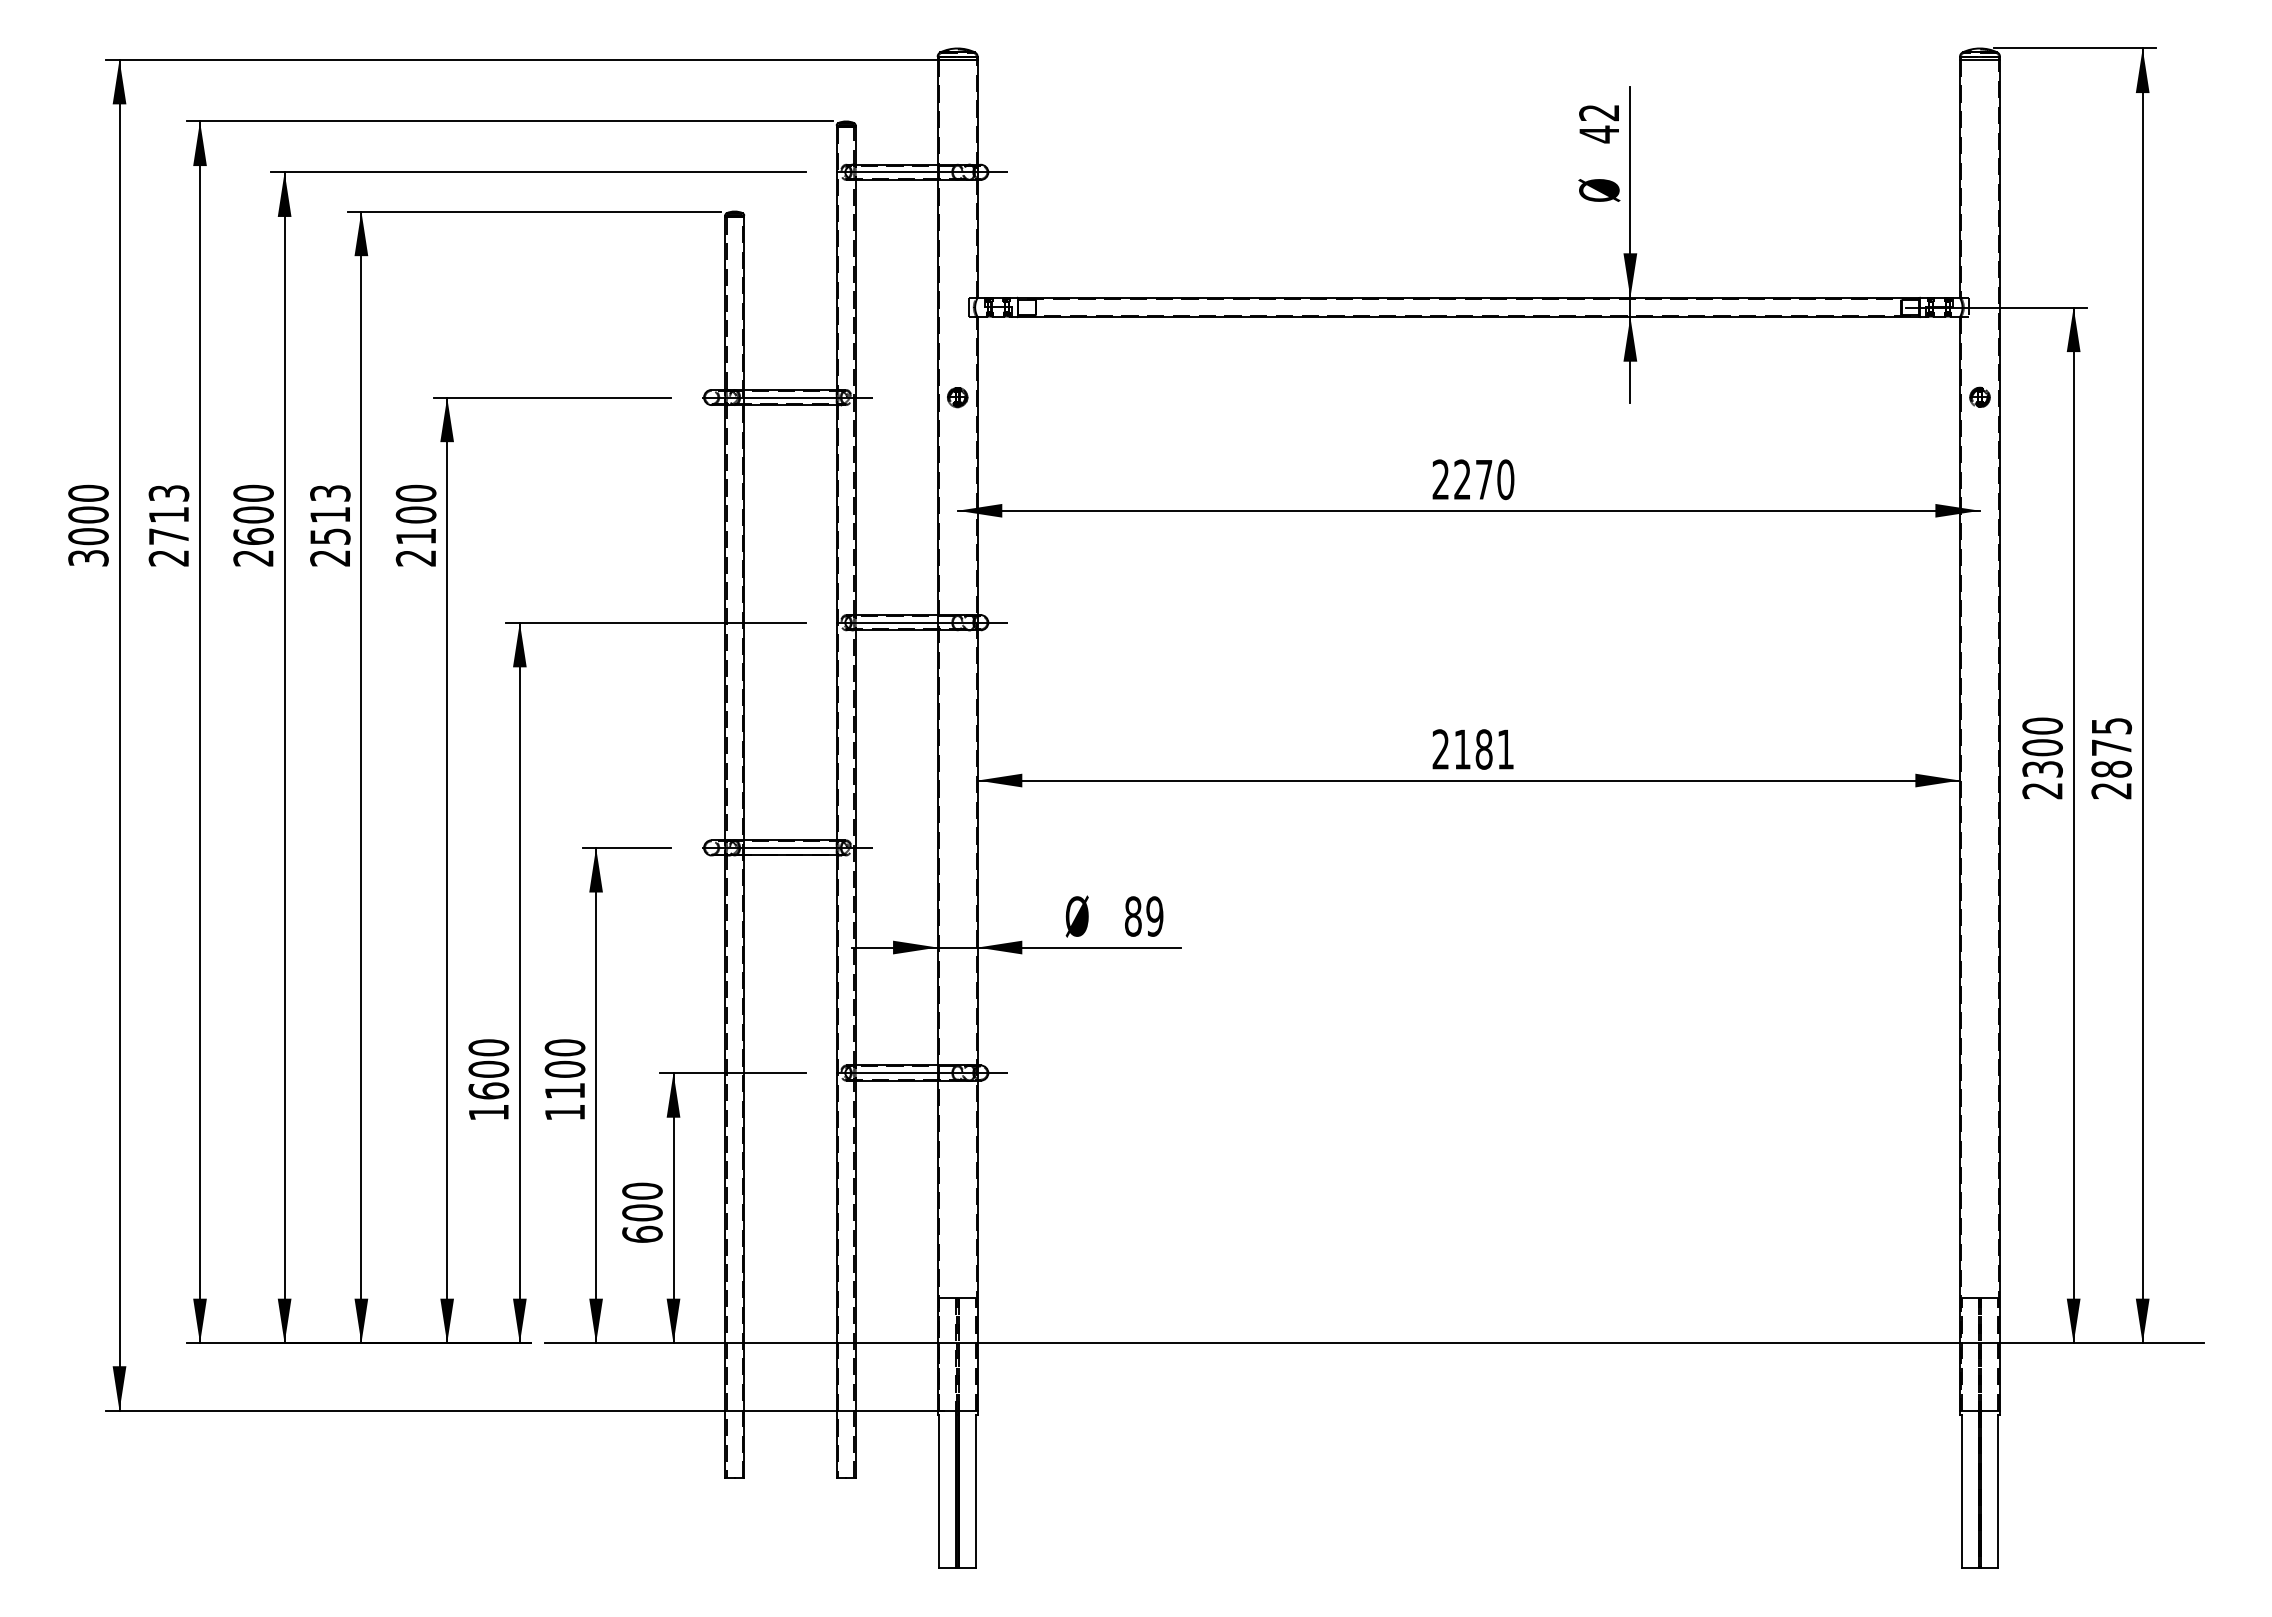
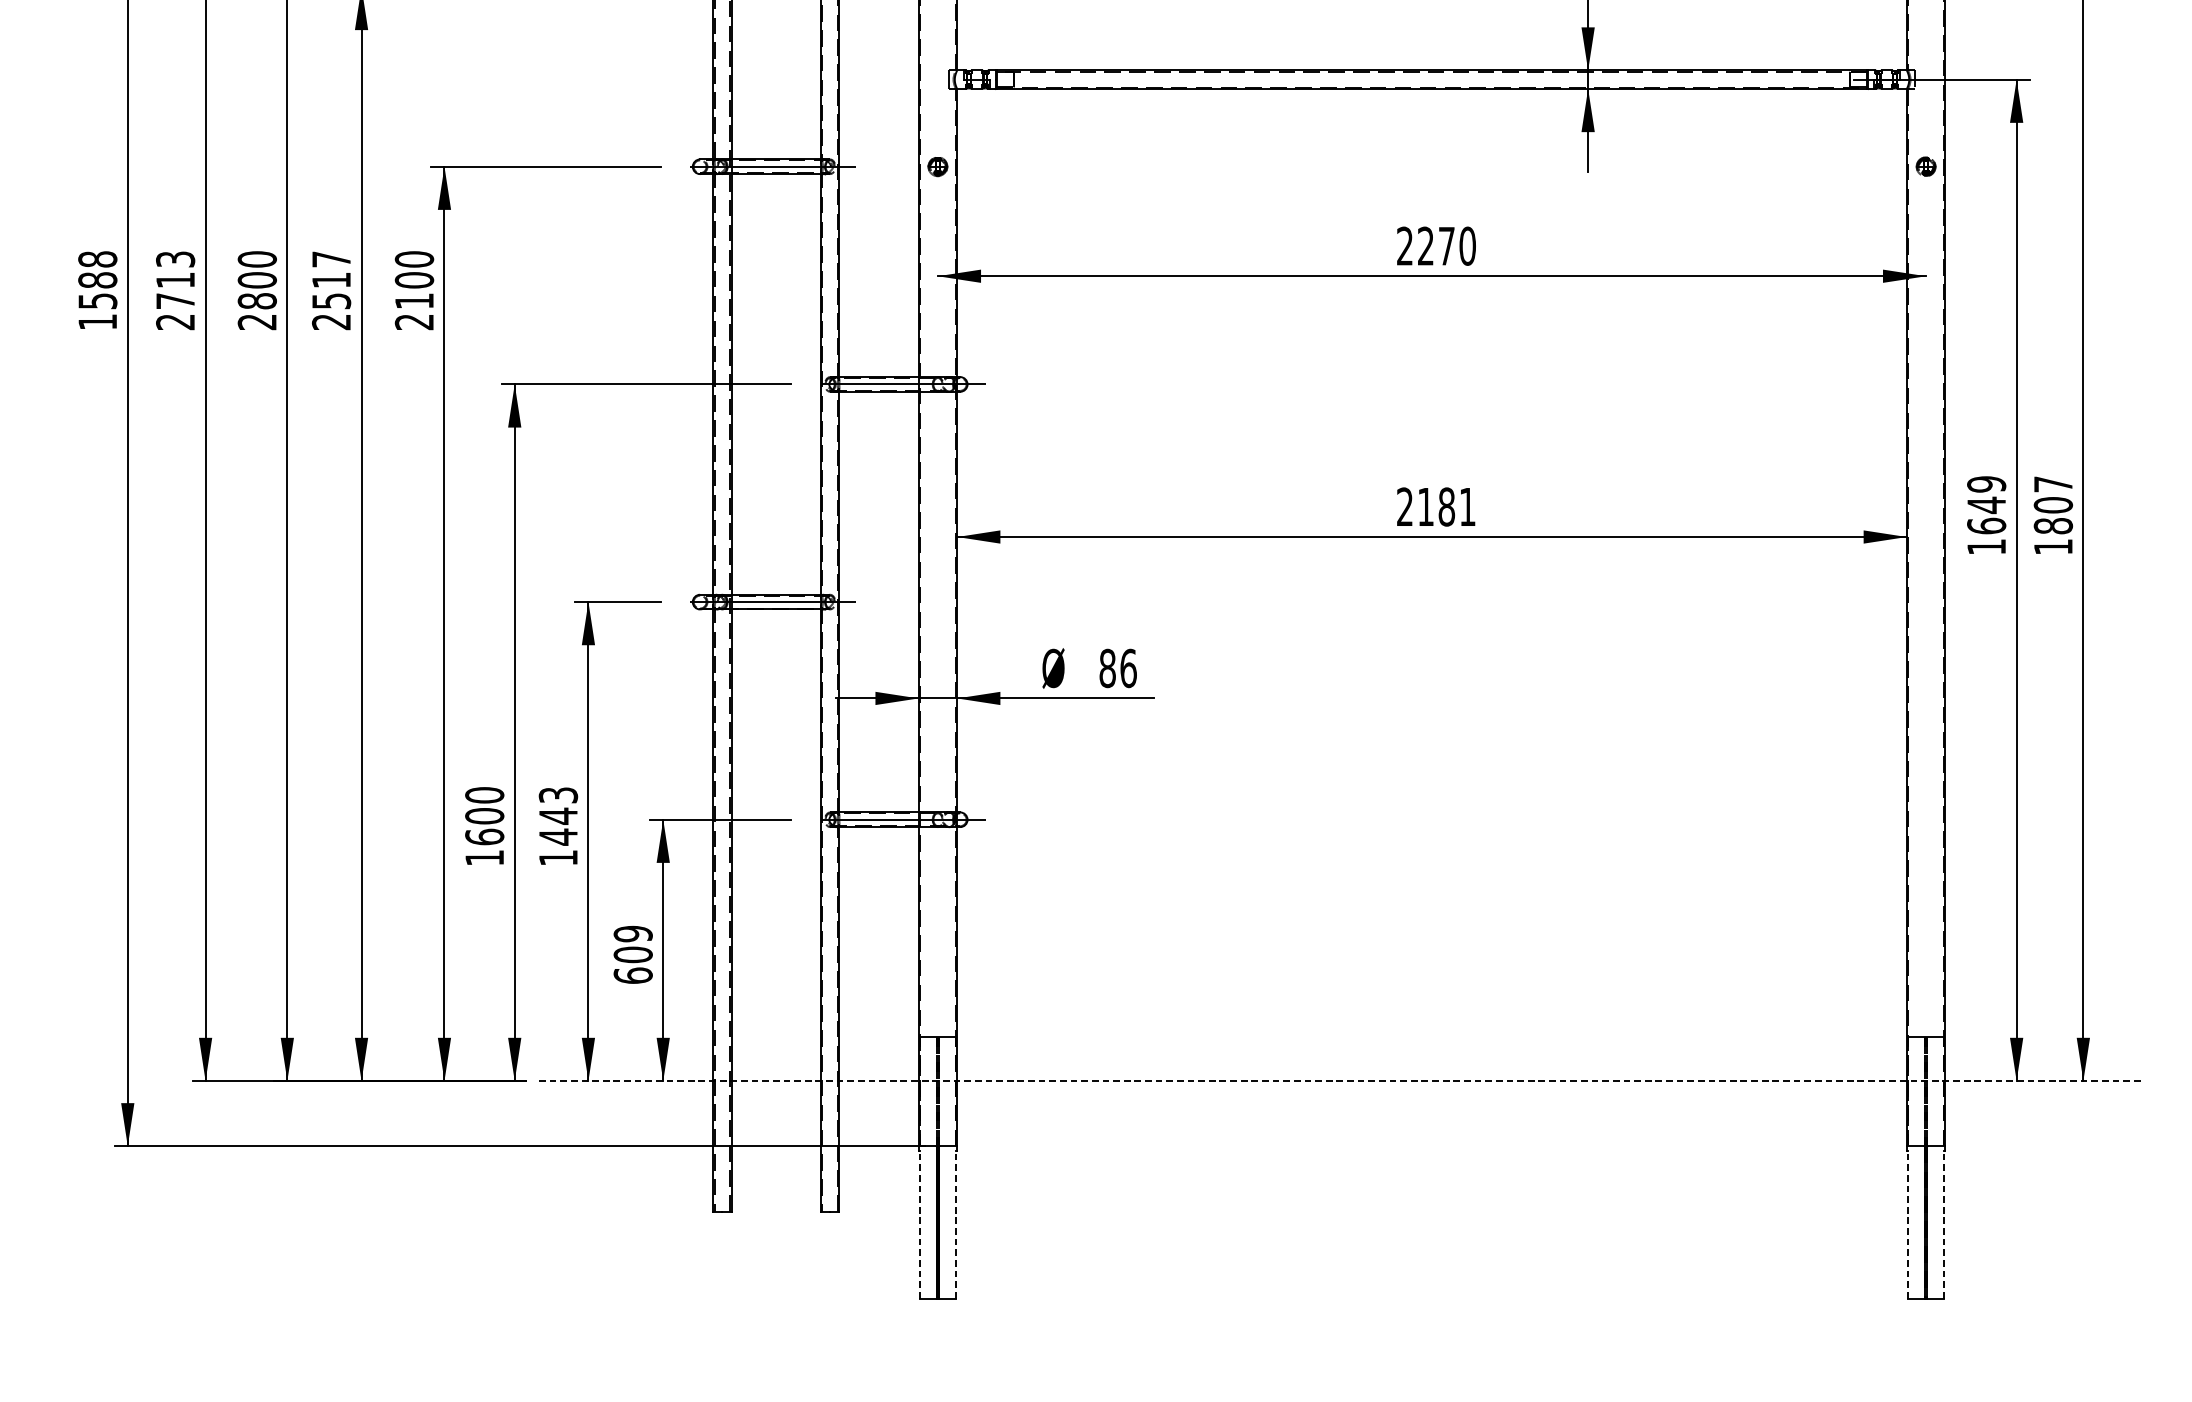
text: (330, 493) -> (331, 259), 2513 -> 2517
text: (88, 525) -> (97, 290), 3000 -> 1588
text: (253, 536) -> (257, 301), 2600 -> 2800
text: (2042, 758) -> (1986, 515), 2300 -> 1649
text: (2111, 758) -> (2053, 515), 2875 -> 1807
text: (1154, 916) -> (1128, 668), 89 -> 86
text: (564, 1069) -> (557, 816), 1100 -> 1443
text: (642, 1190) -> (633, 933), 600 -> 609
line: (1374, 1343) -> (1340, 1081), solid -> dashed
line: (939, 1491) -> (920, 1224), solid -> dashed
line: (976, 1491) -> (956, 1224), solid -> dashed
line: (1961, 1491) -> (1908, 1224), solid -> dashed
line: (1998, 1491) -> (1943, 1224), solid -> dashed

